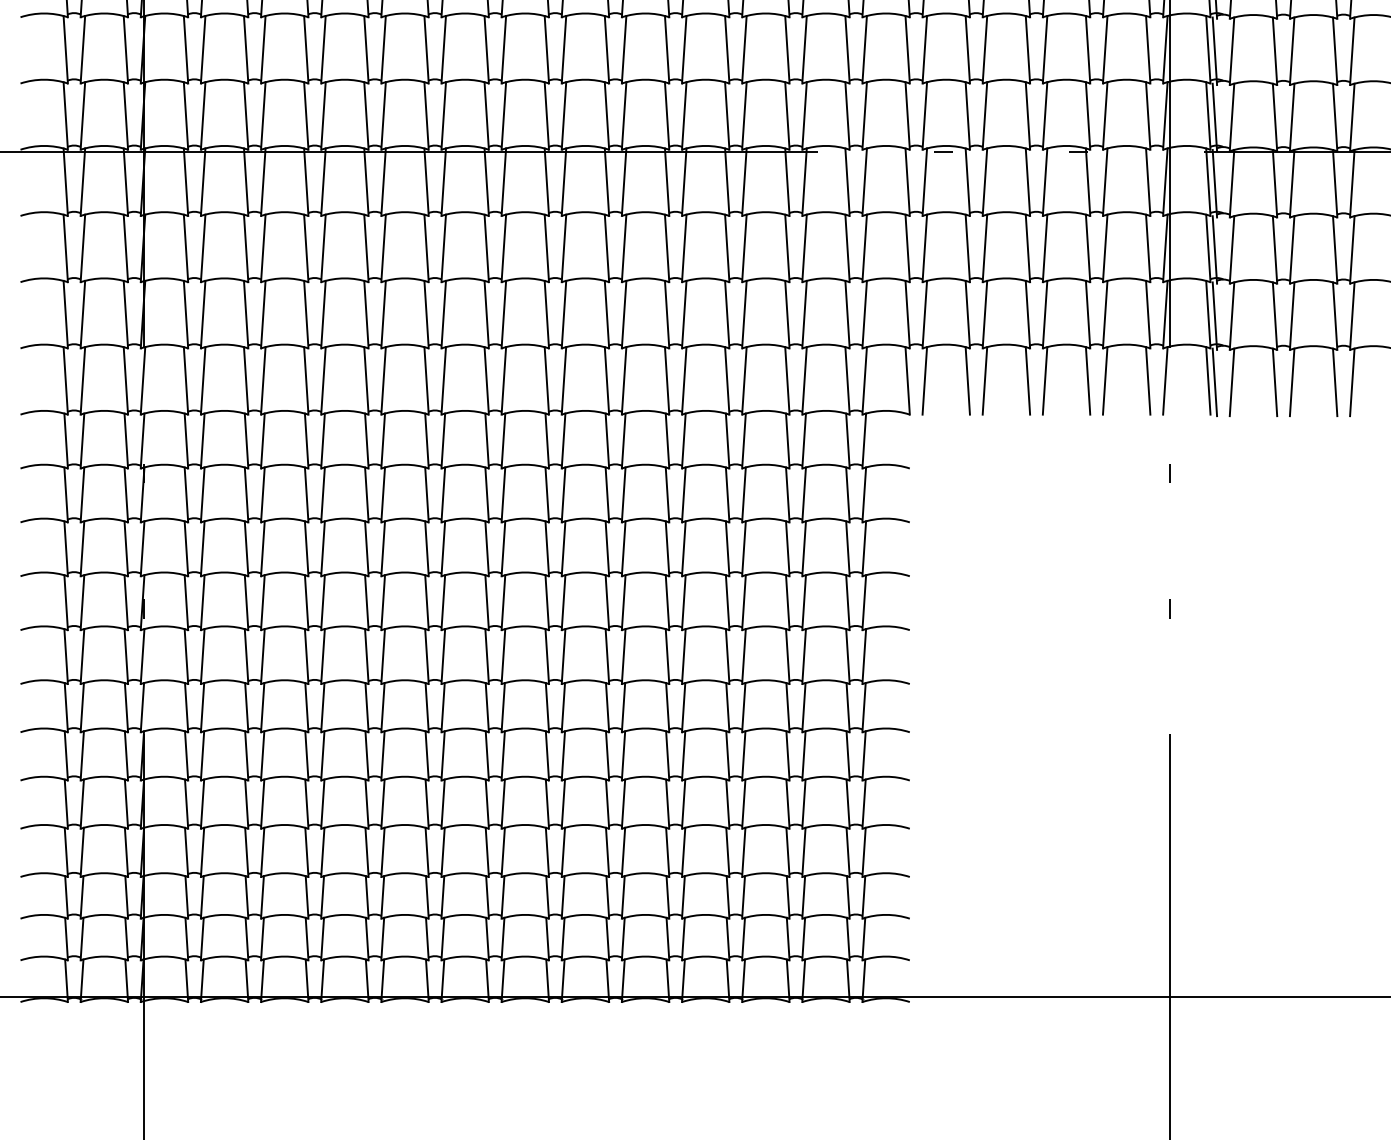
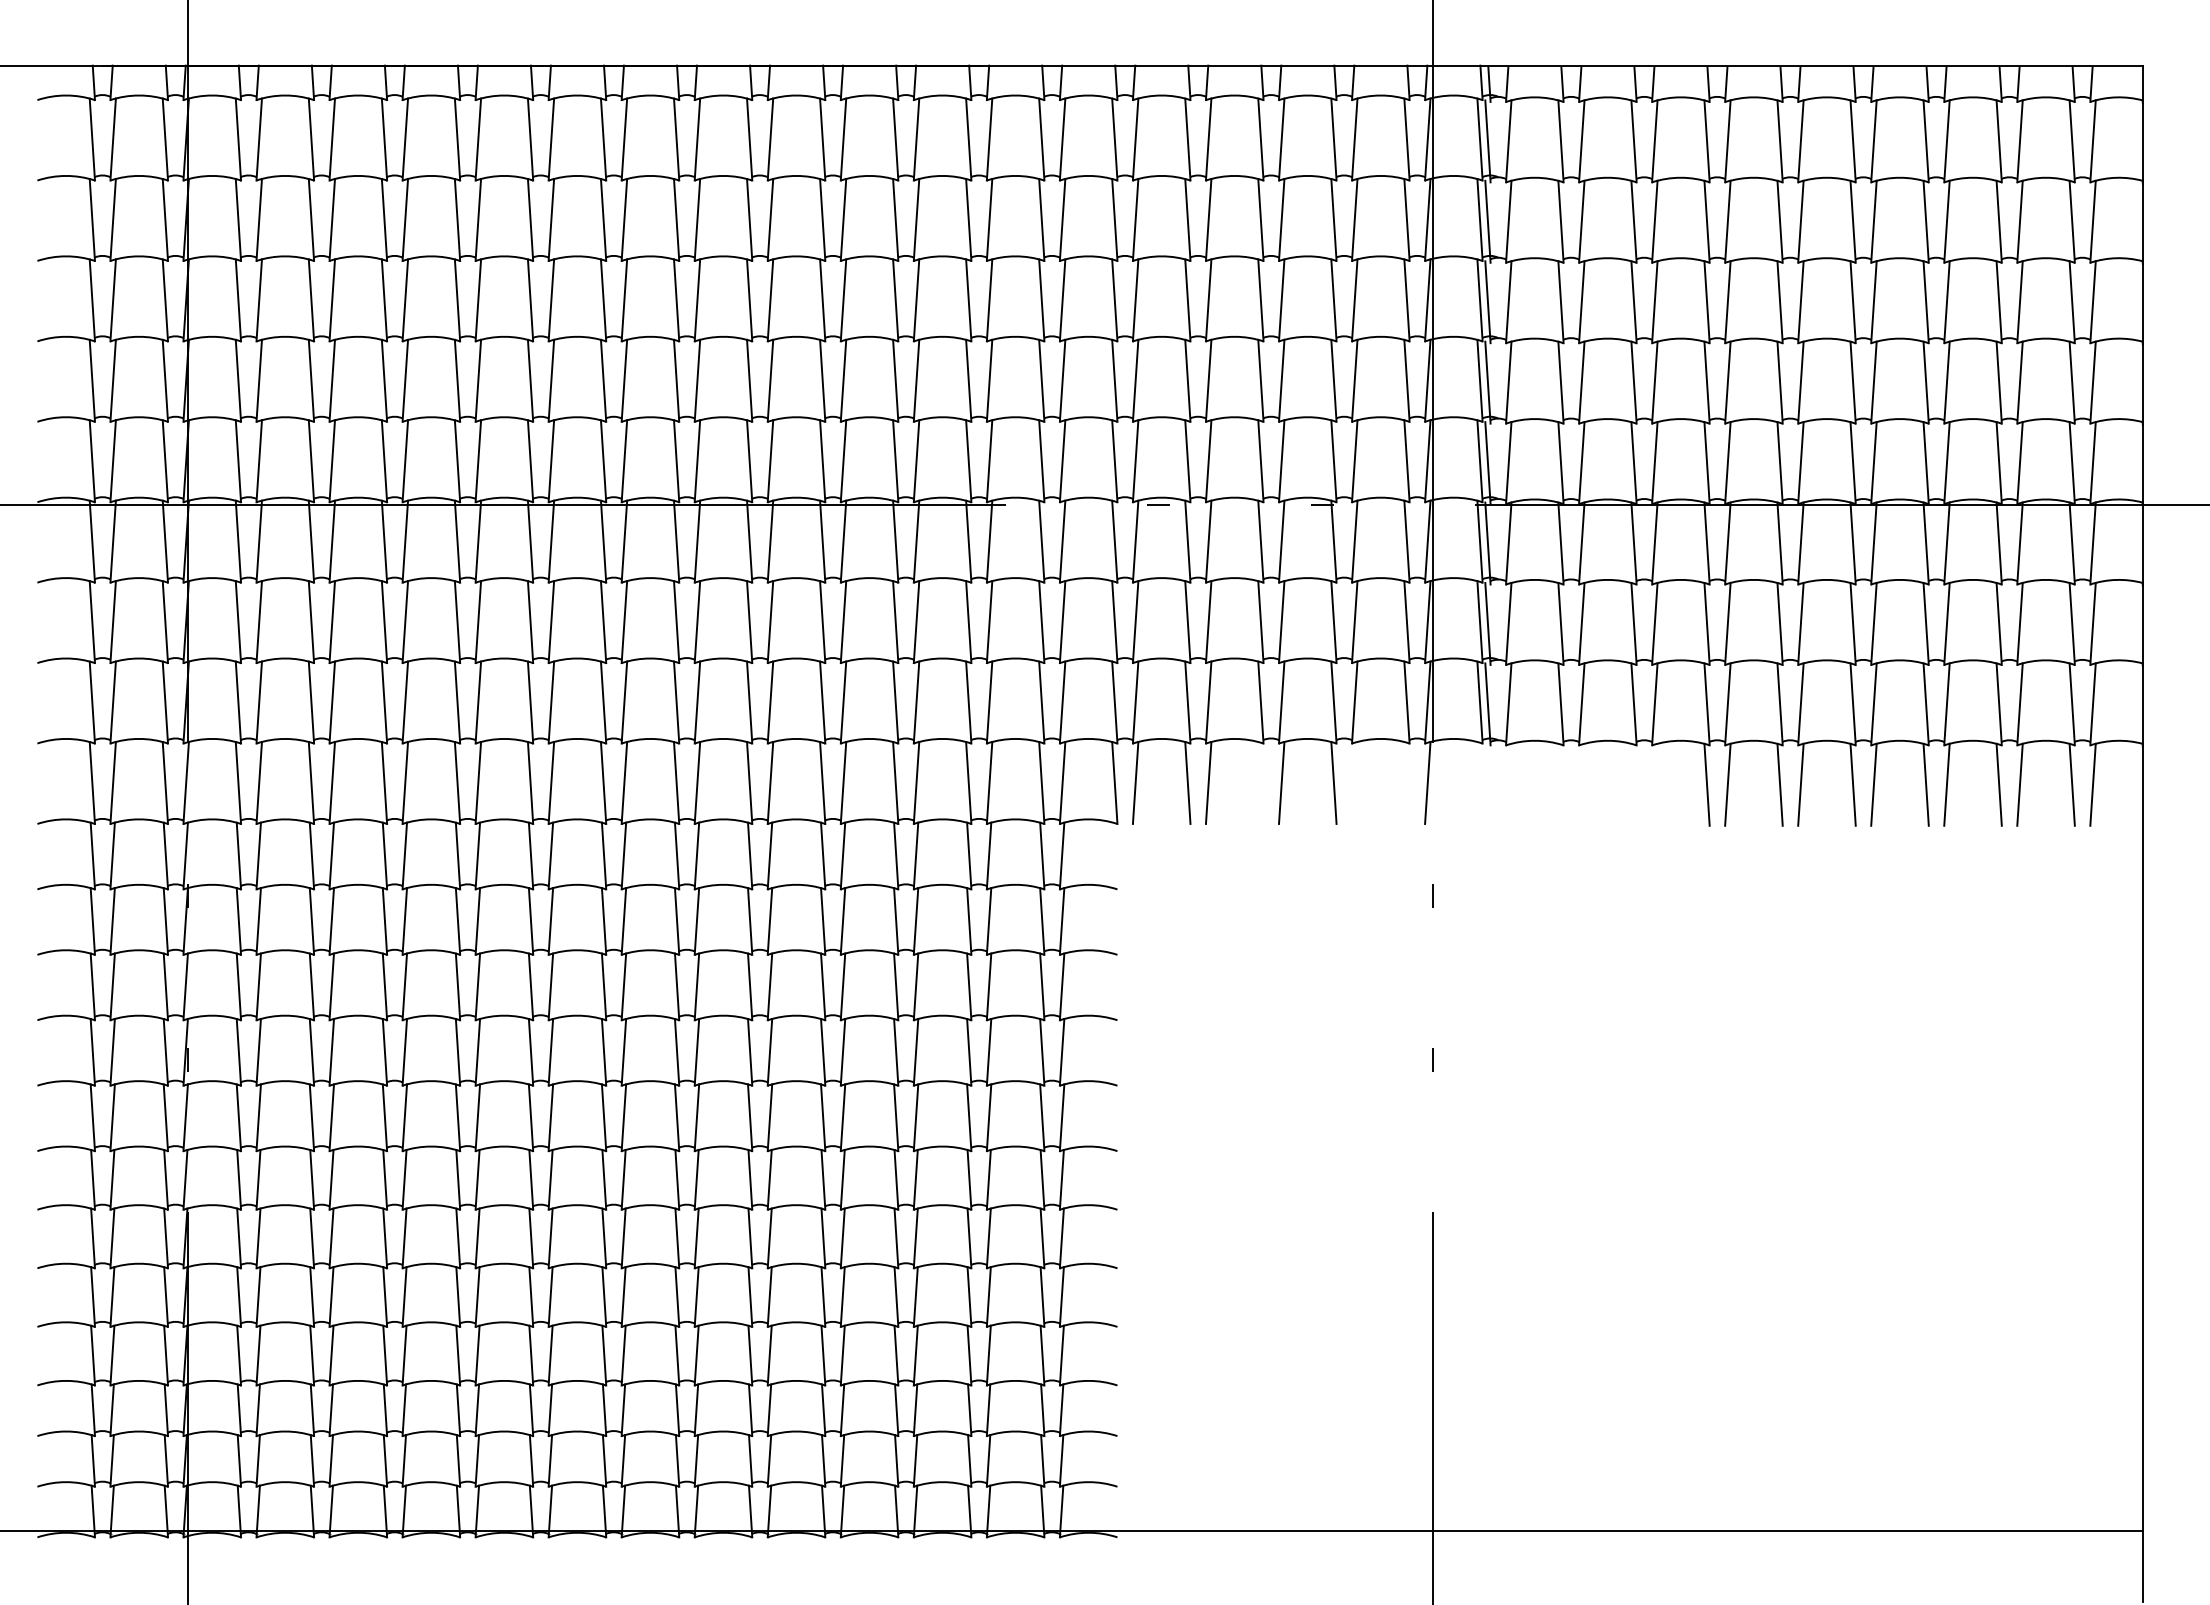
line: (1027, 380) -> (1260, 782), removed
line: (1105, 380) -> (1354, 782), removed
line: (1147, 380) -> (1406, 782), removed
line: (1207, 380) -> (1479, 782), removed
line: (1214, 382) -> (1487, 784), removed
line: (1231, 382) -> (1508, 784), removed
line: (1274, 382) -> (1560, 784), removed
line: (1291, 382) -> (1581, 784), removed
line: (1334, 382) -> (1633, 784), removed
line: (1352, 382) -> (1654, 784), removed

